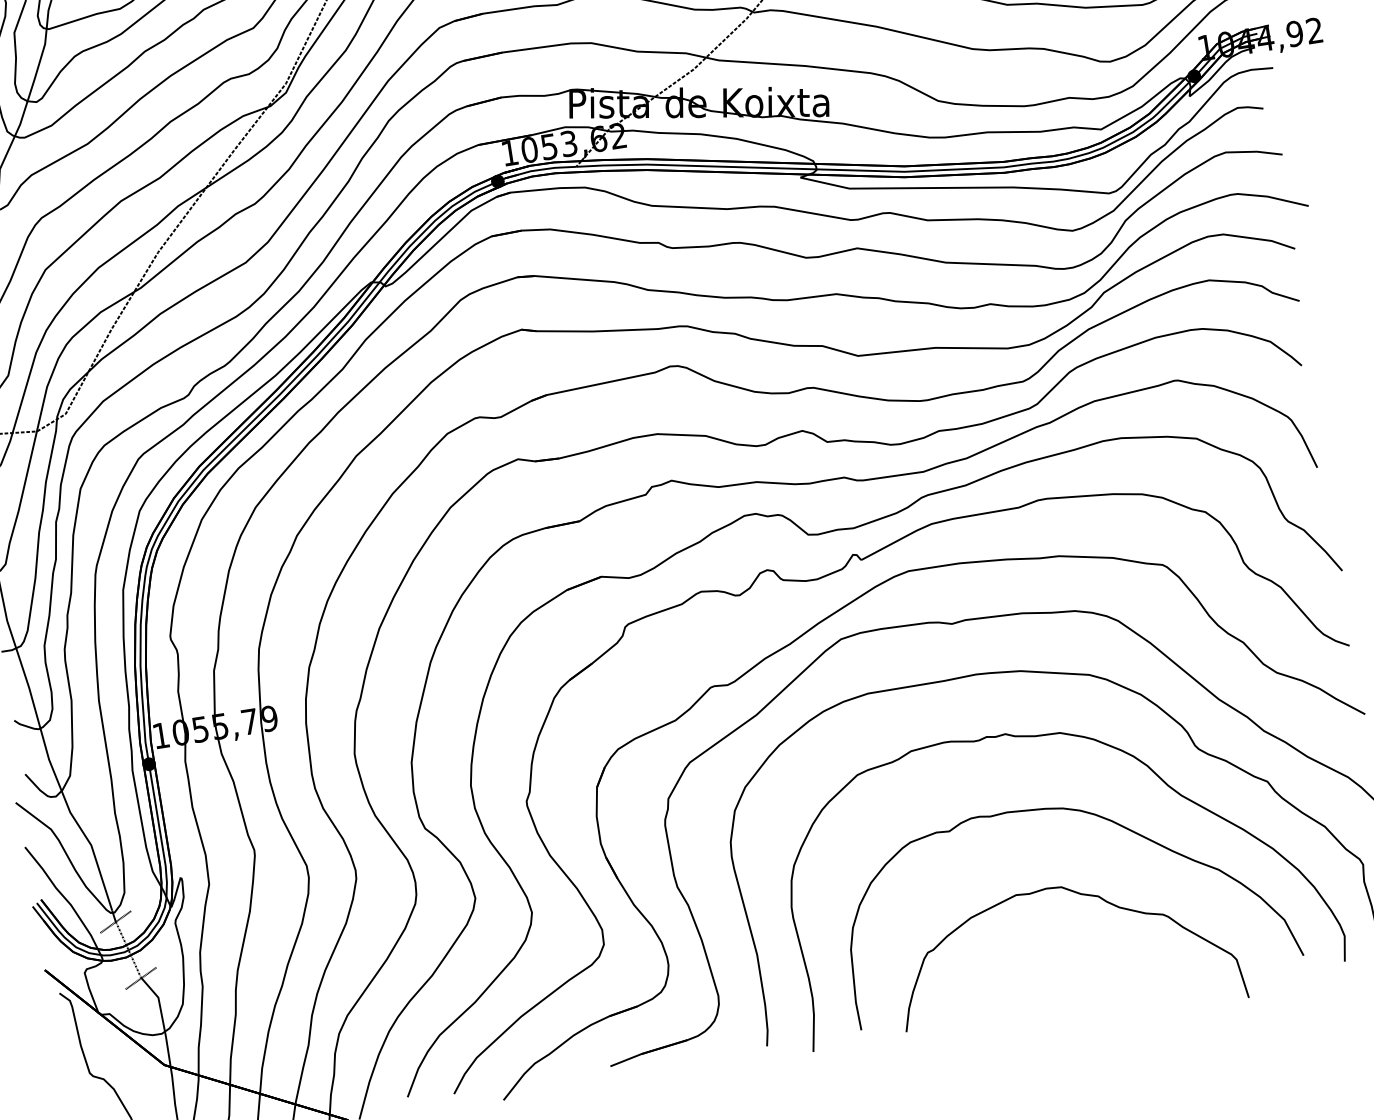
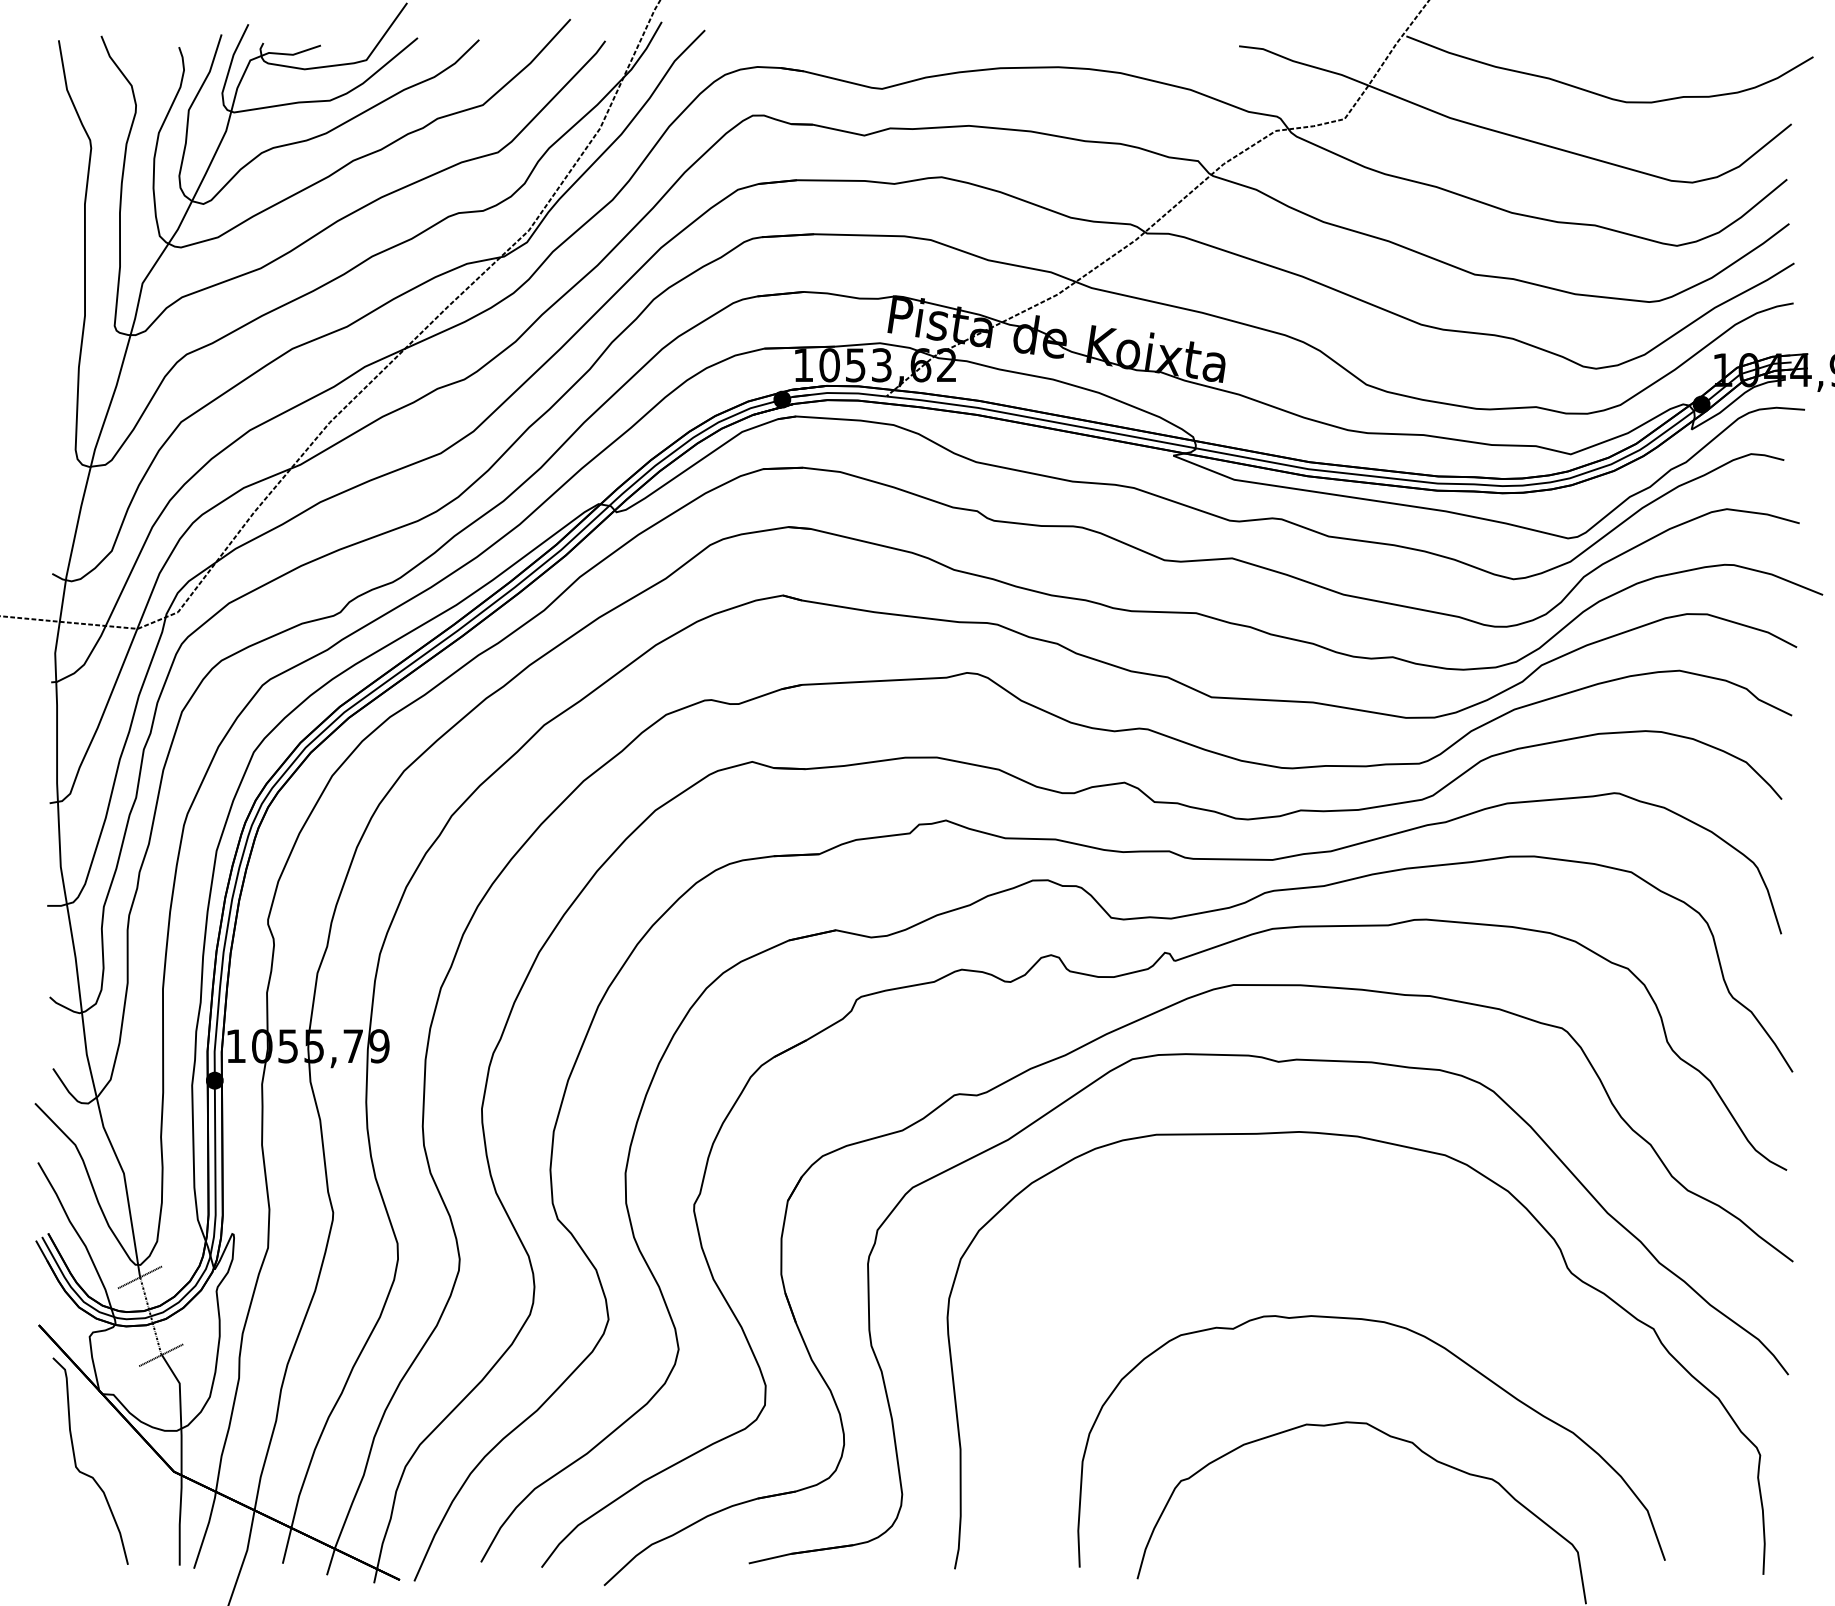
part: (1107, 745) -> (1454, 1250), removed

